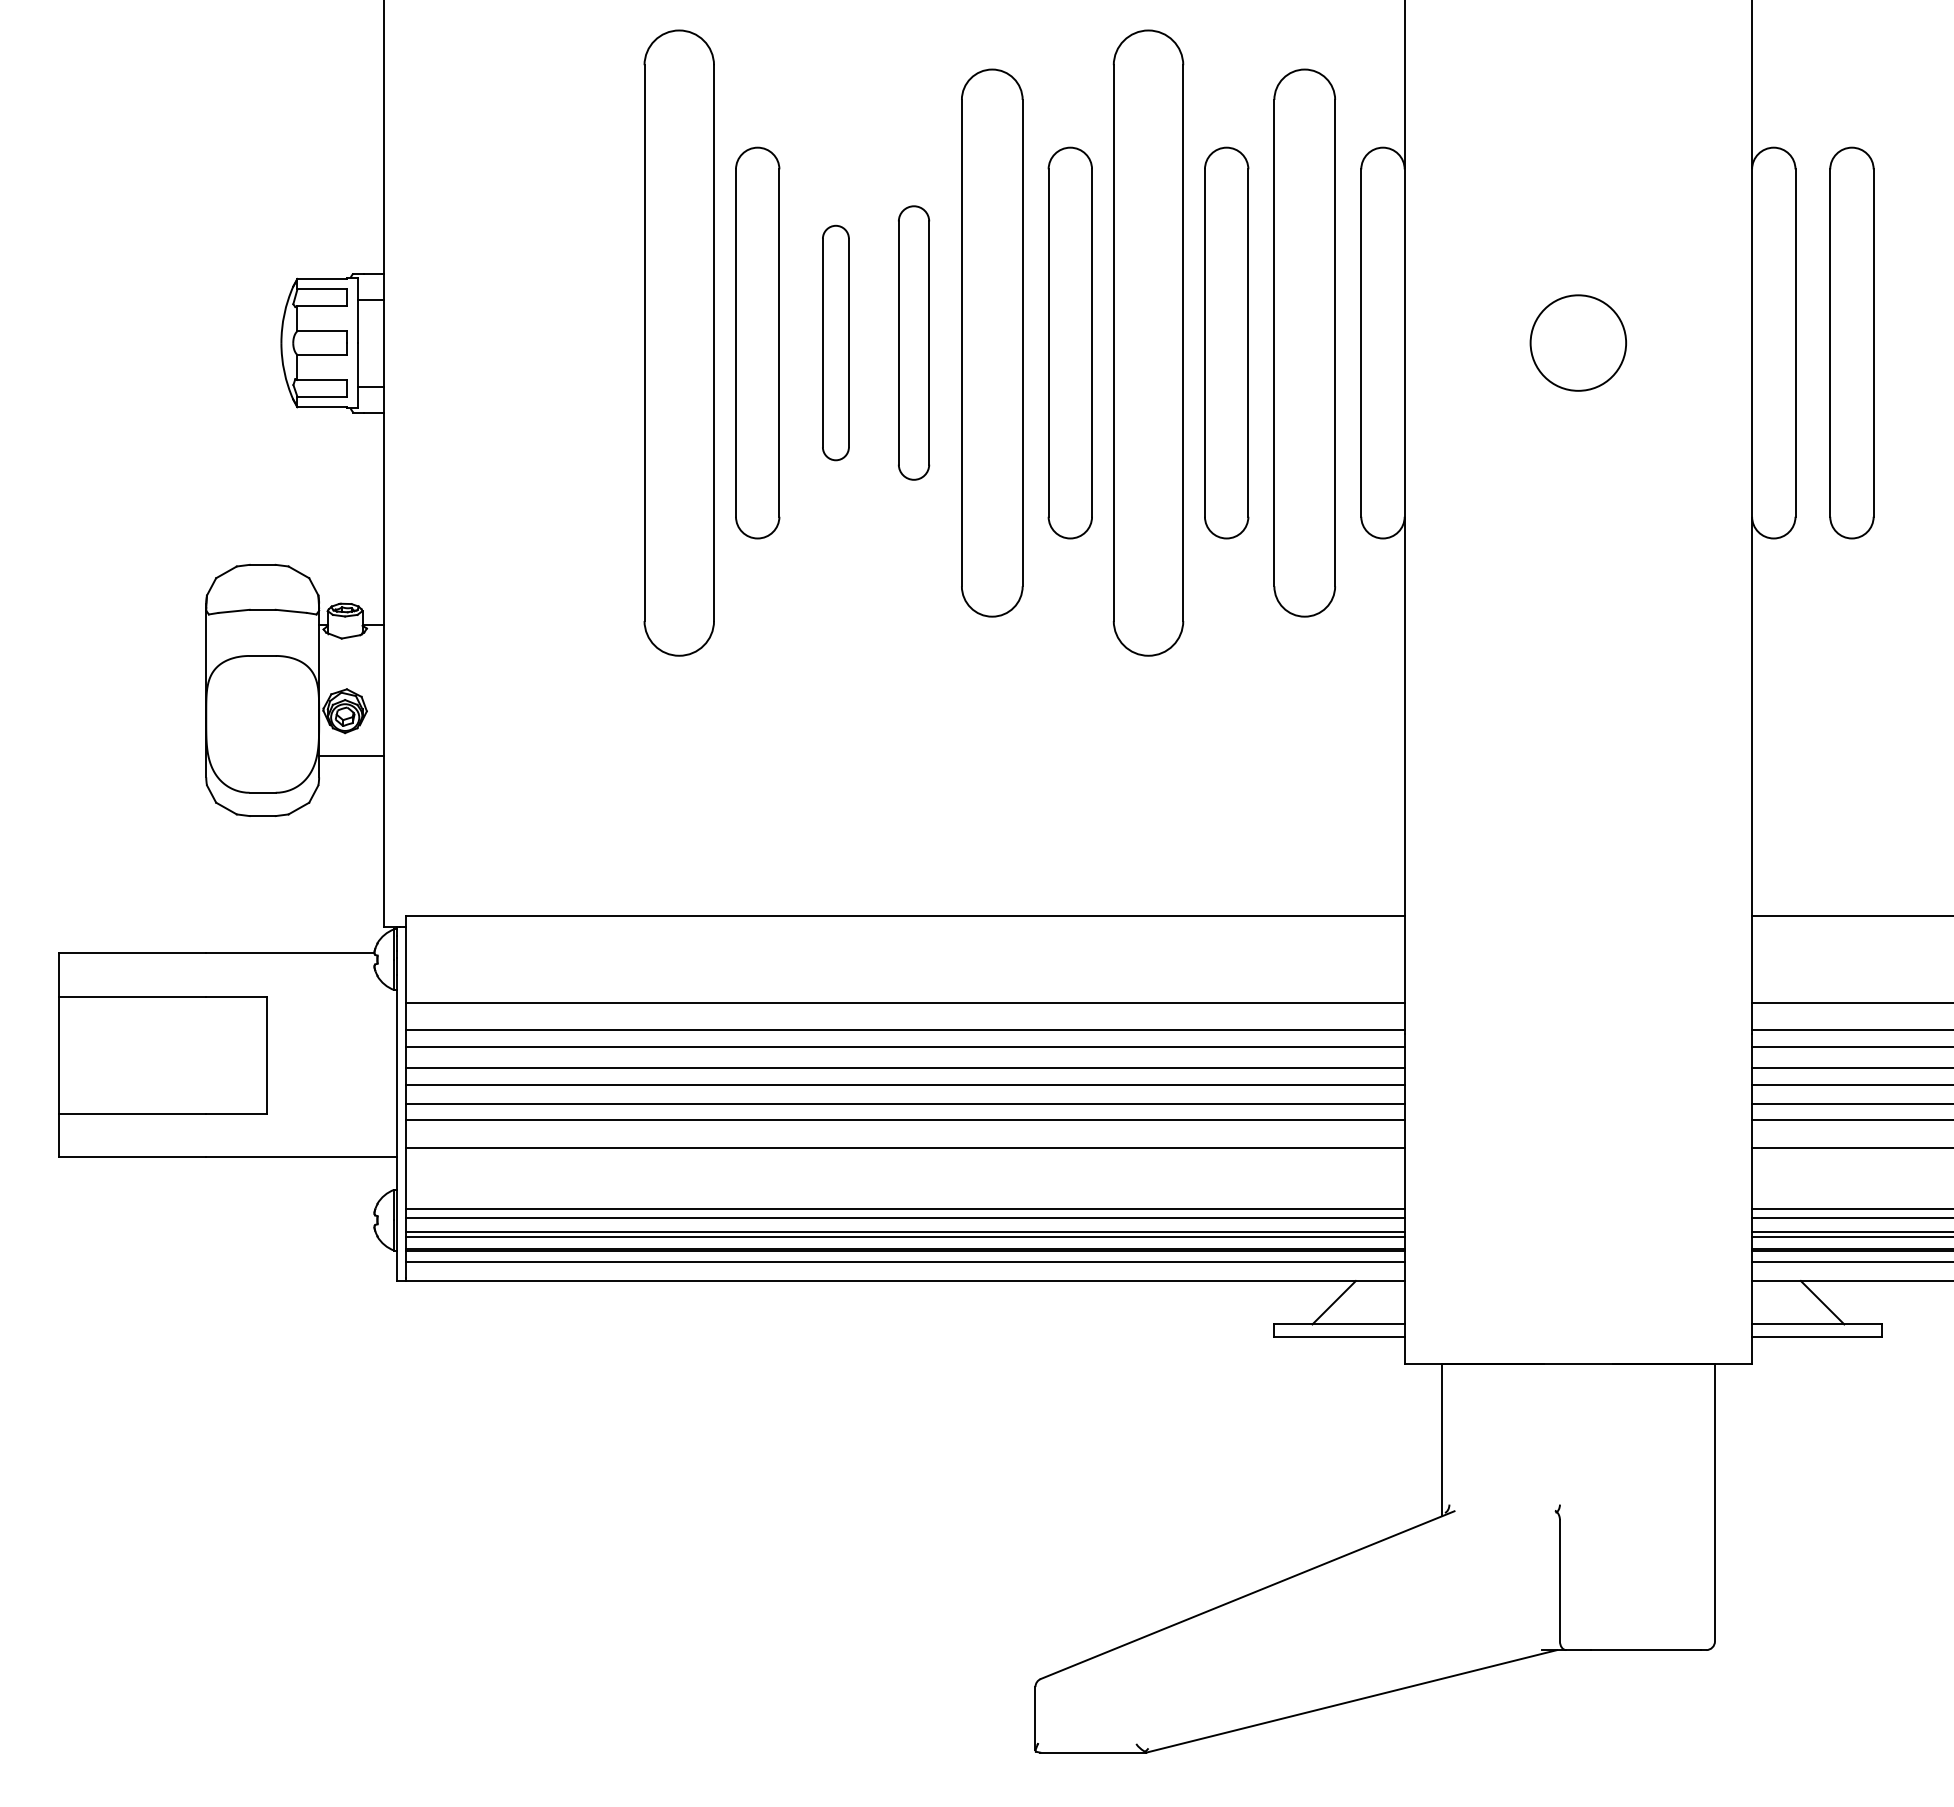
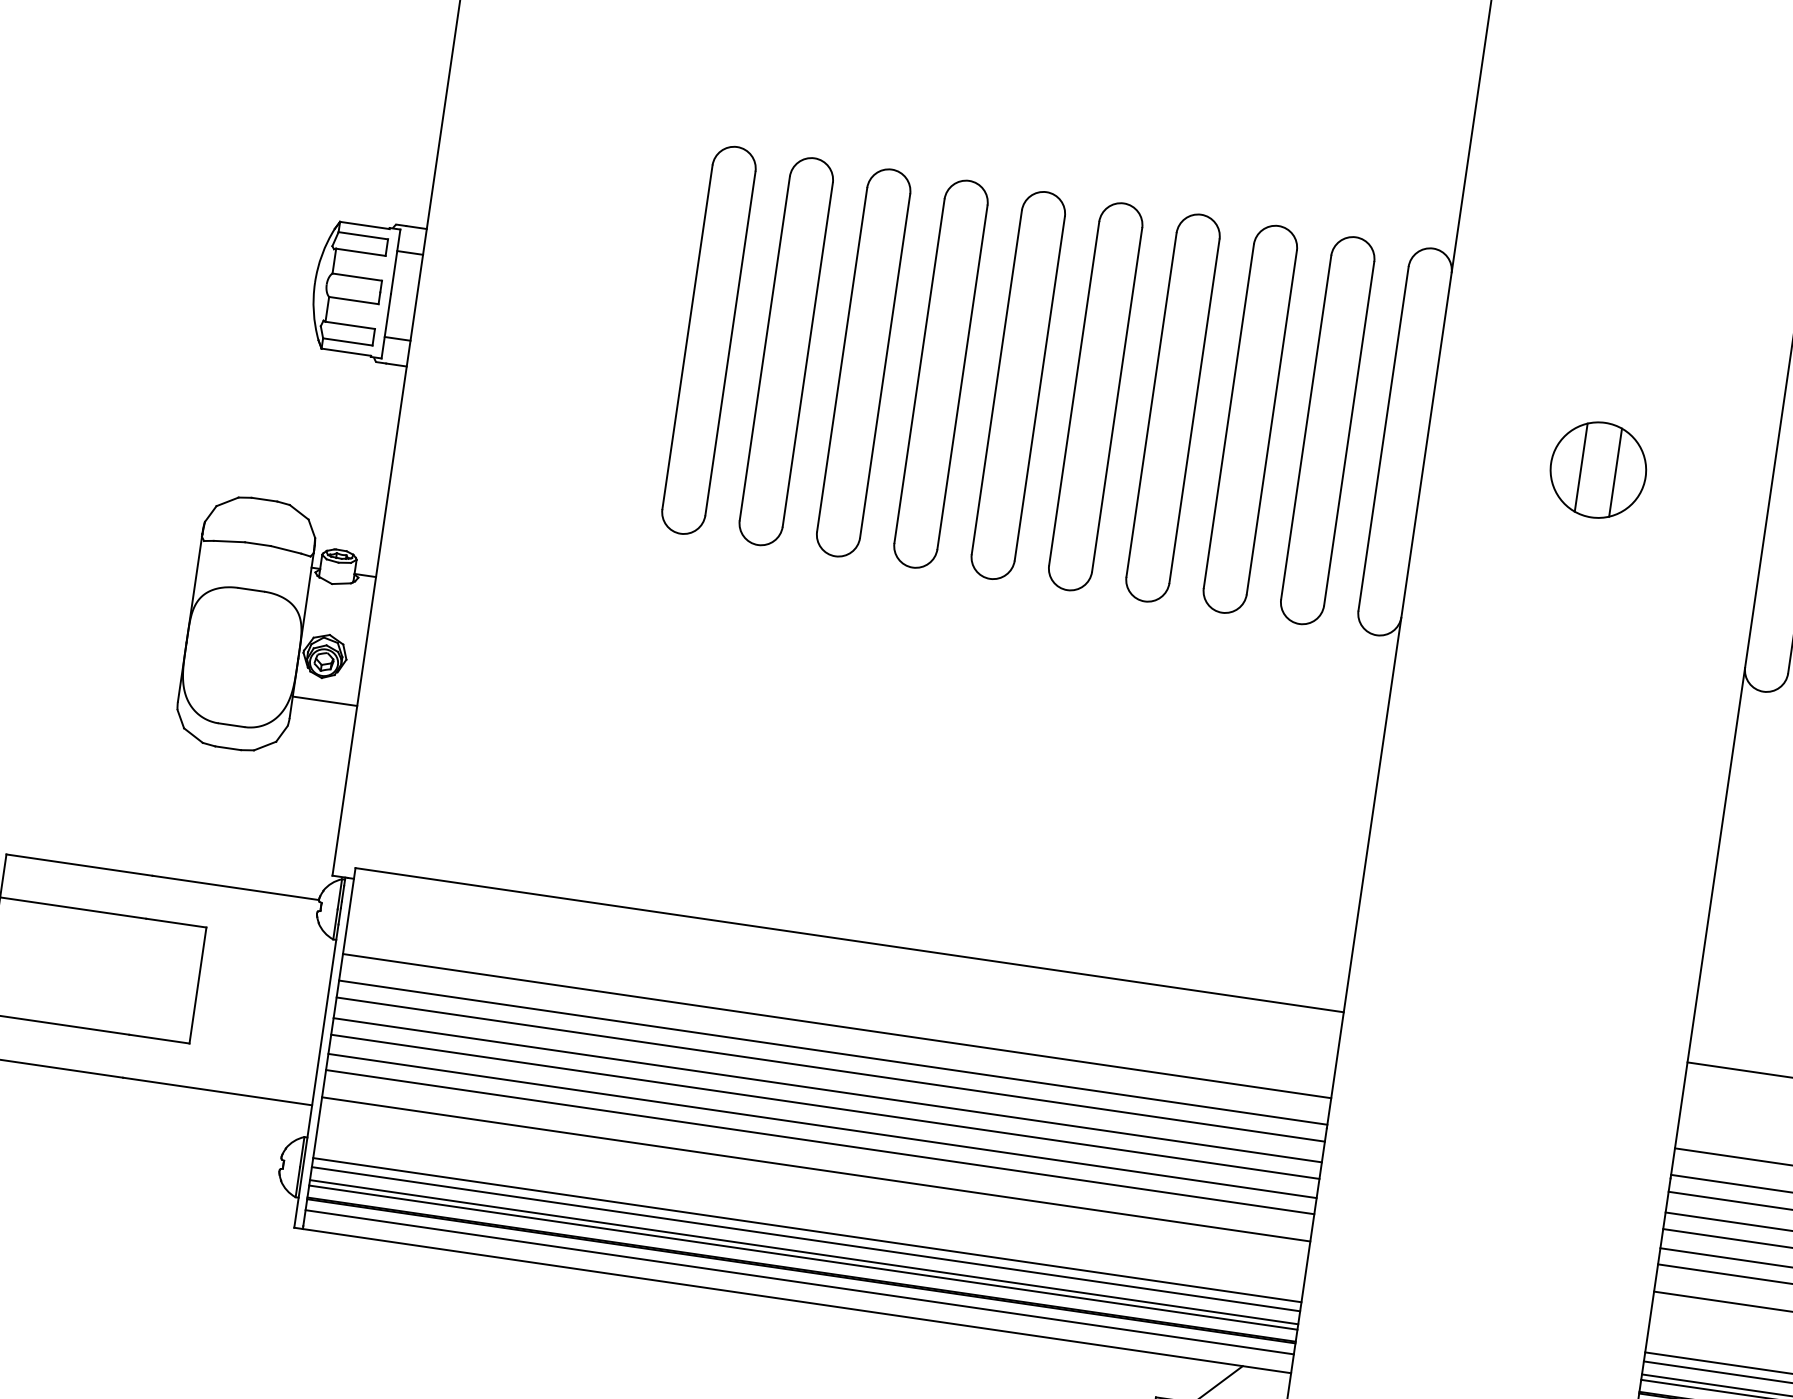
part: (679, 342) -> (709, 339), size x0.62
part: (835, 342) -> (863, 362), size x1.67
part: (913, 342) -> (940, 373), size x1.43
part: (991, 342) -> (1017, 384), size x0.71
part: (1148, 342) -> (1173, 407), size x0.62
part: (1304, 342) -> (1327, 430), size x0.71
line: (1561, 342) -> (1581, 467), added
line: (1595, 342) -> (1615, 472), added

